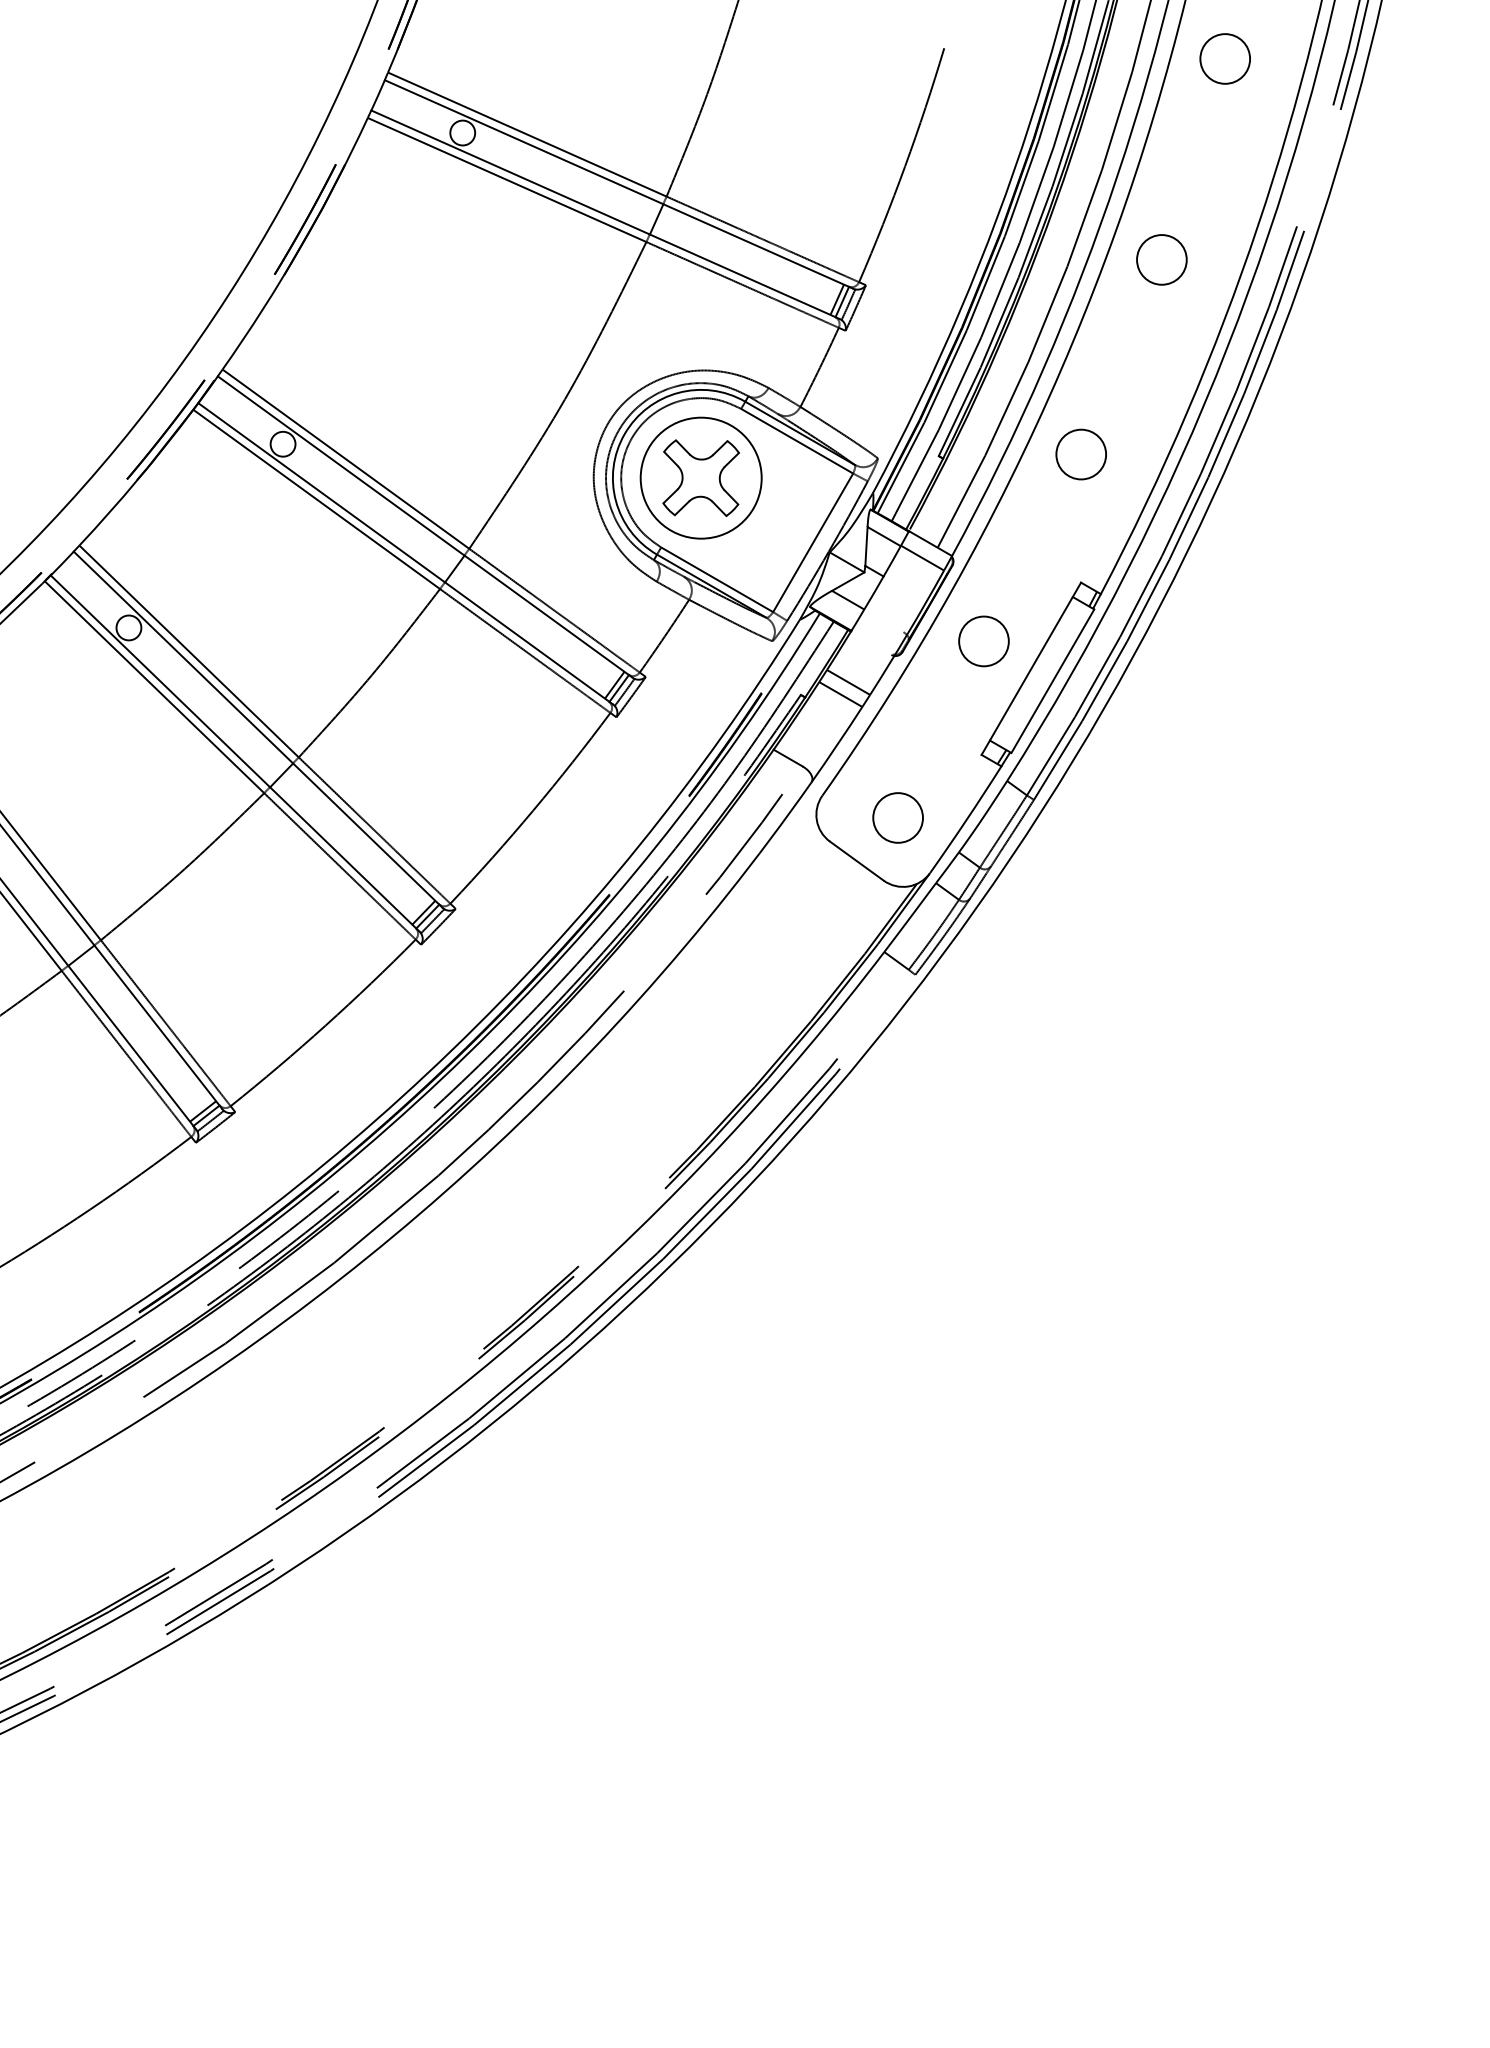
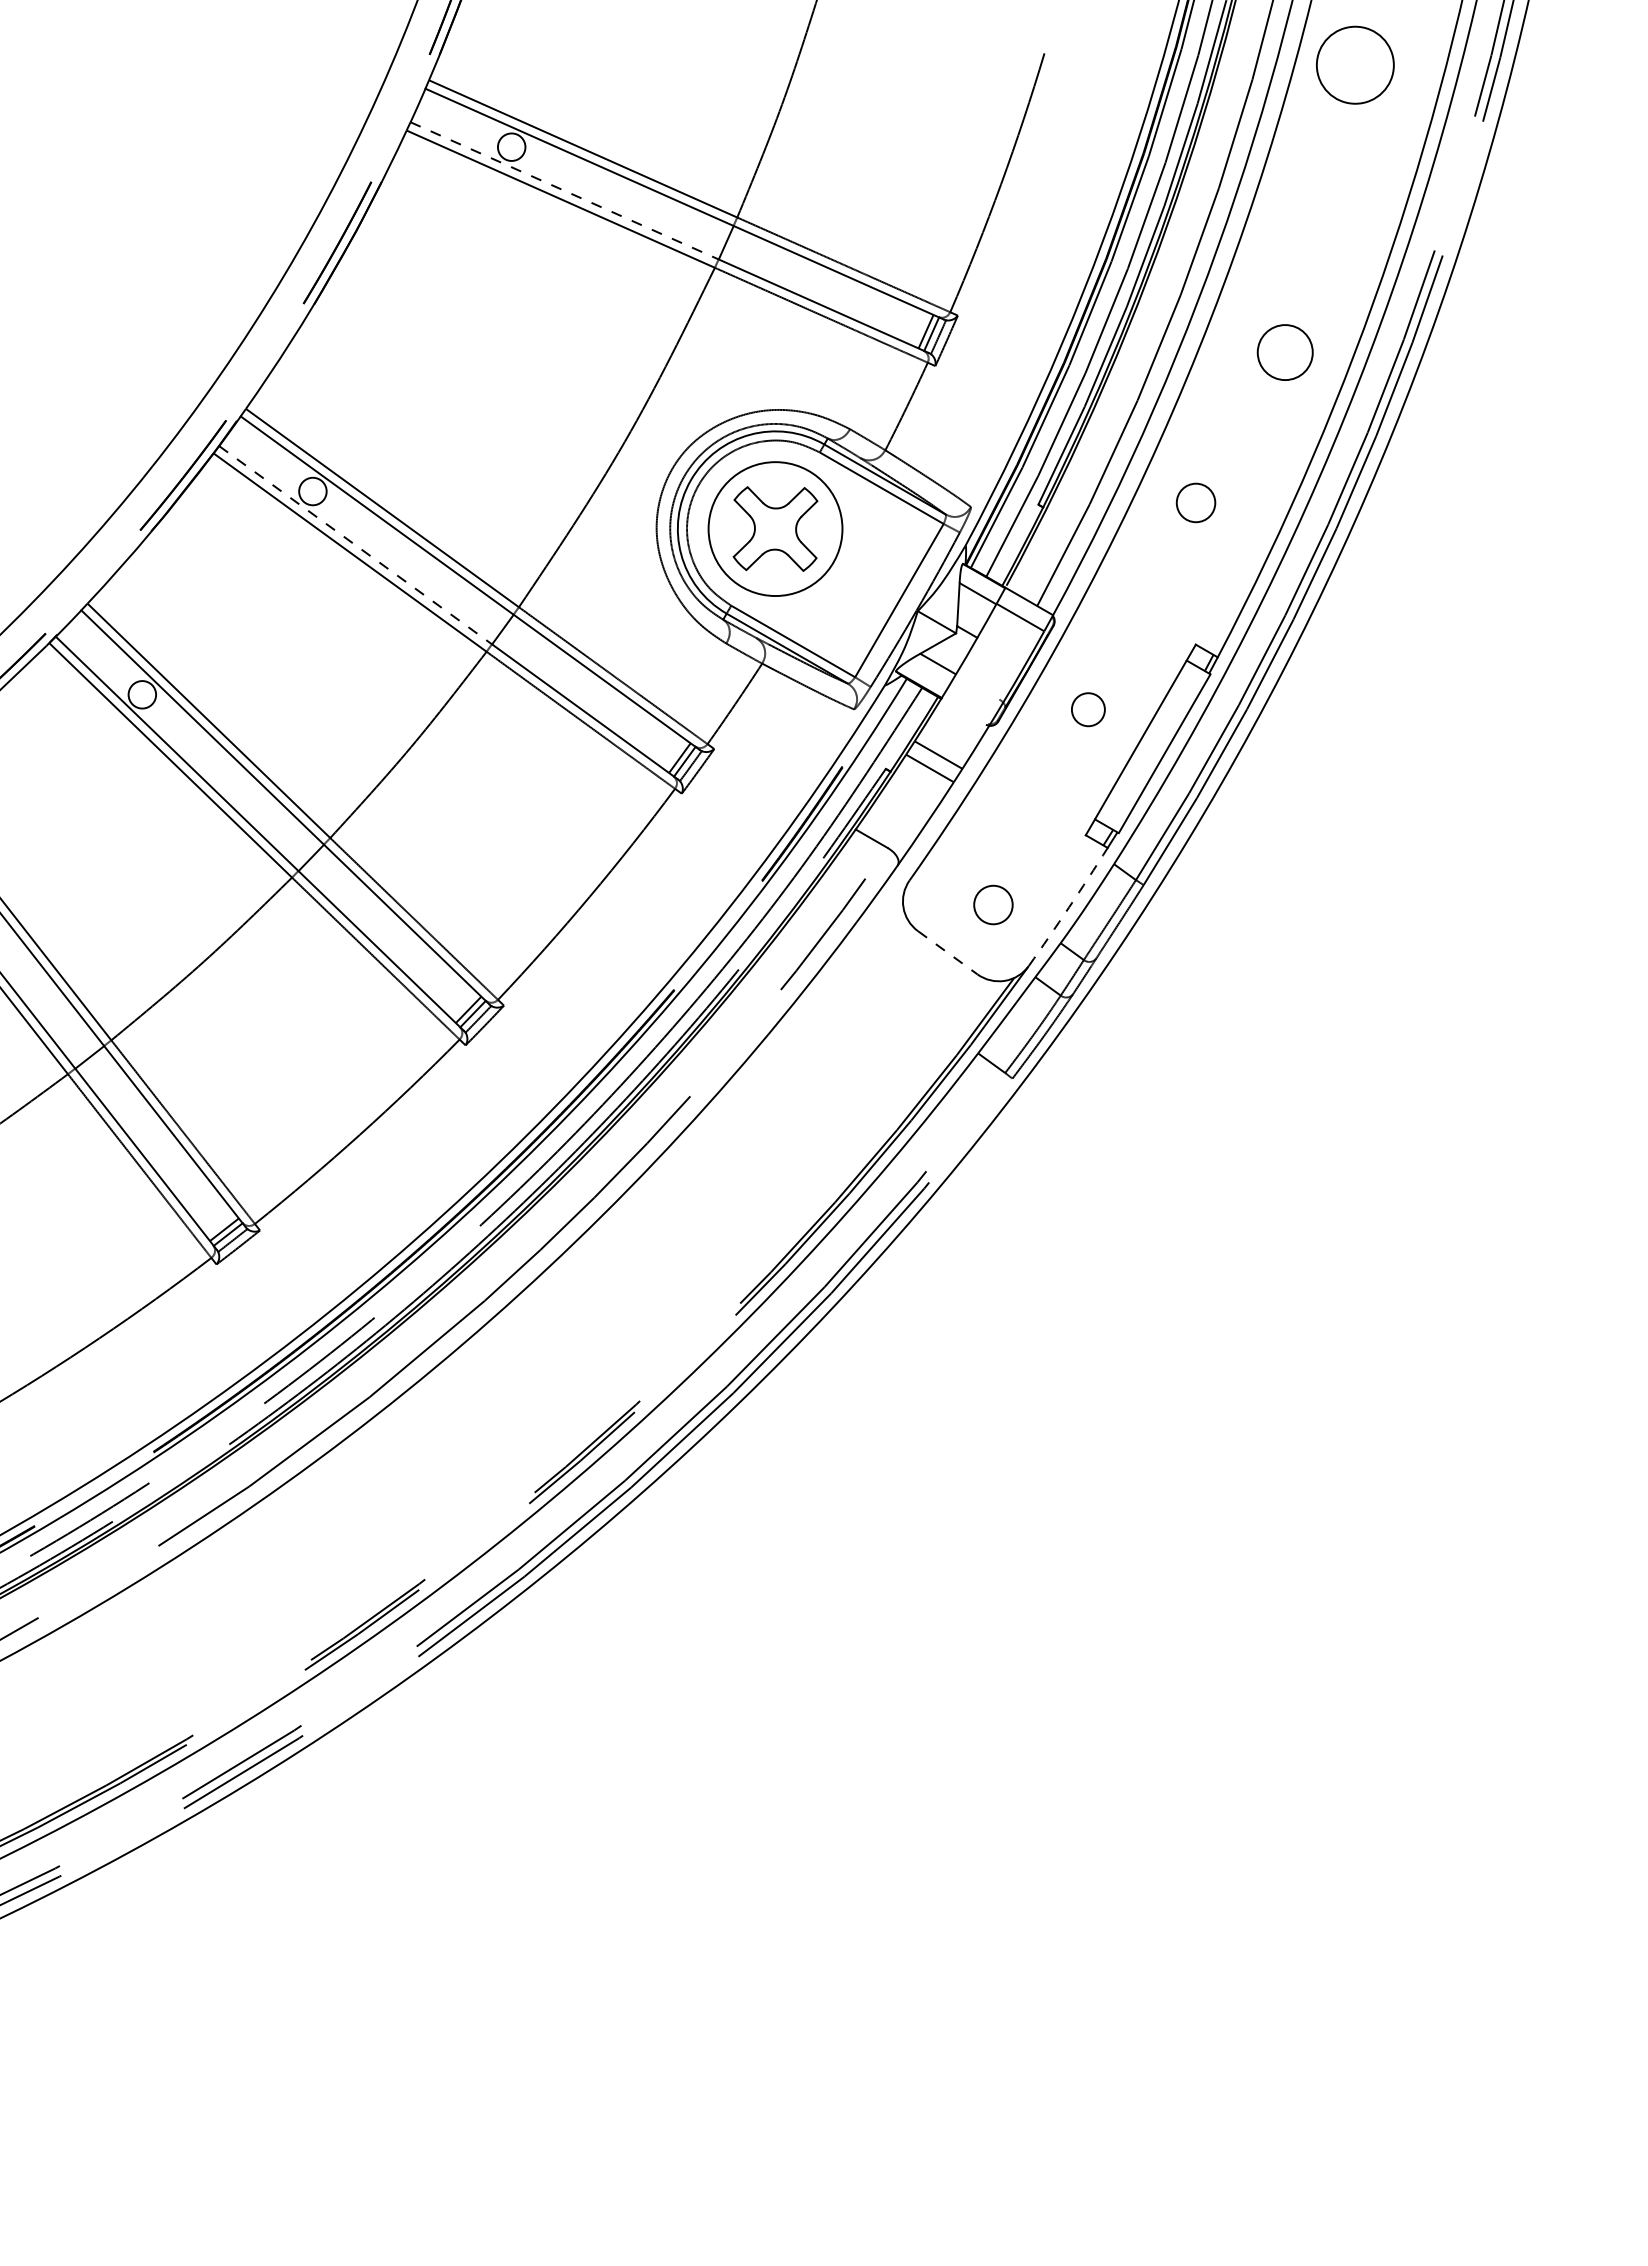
circle: (1224, 58) -> (1354, 64), size x1.4
line: (510, 172) -> (564, 190), solid -> dashed
circle: (1161, 259) -> (1284, 352), moved
circle: (1080, 454) -> (1195, 502), size x0.7
line: (321, 493) -> (355, 545), solid -> dashed
circle: (983, 641) -> (1087, 709), size x0.6
circle: (898, 817) -> (993, 904), size x0.7
arc: (966, 820) -> (1069, 907), solid -> dashed
line: (856, 860) -> (947, 952), solid -> dashed

